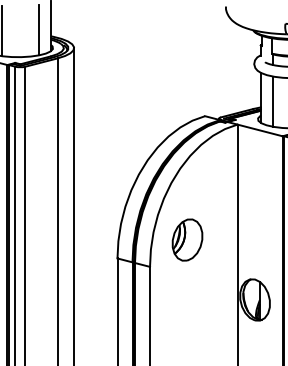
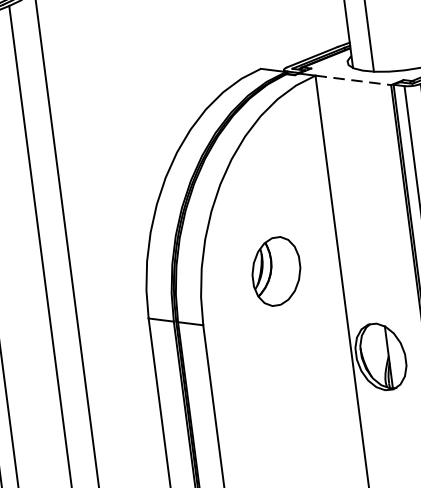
line: (260, 130) -> (353, 80), solid -> dashed
part: (187, 239) -> (276, 270), moved

